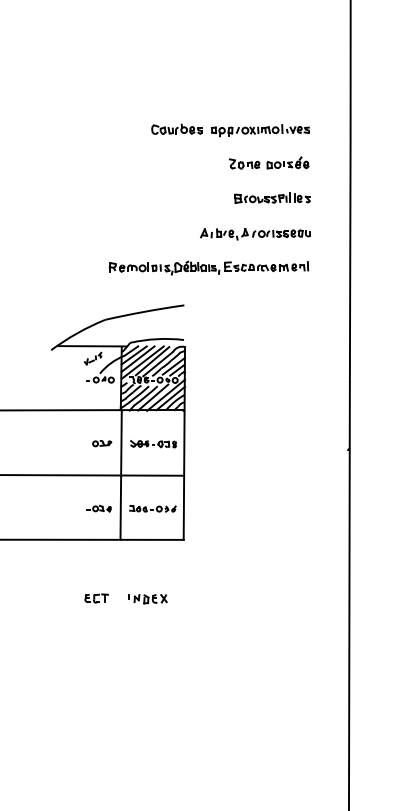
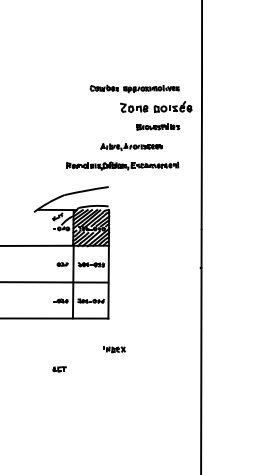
part: (269, 163) -> (156, 107), size x1.6
part: (255, 234) -> (131, 147), moved
part: (96, 598) -> (59, 369), moved
part: (148, 598) -> (114, 349), moved

